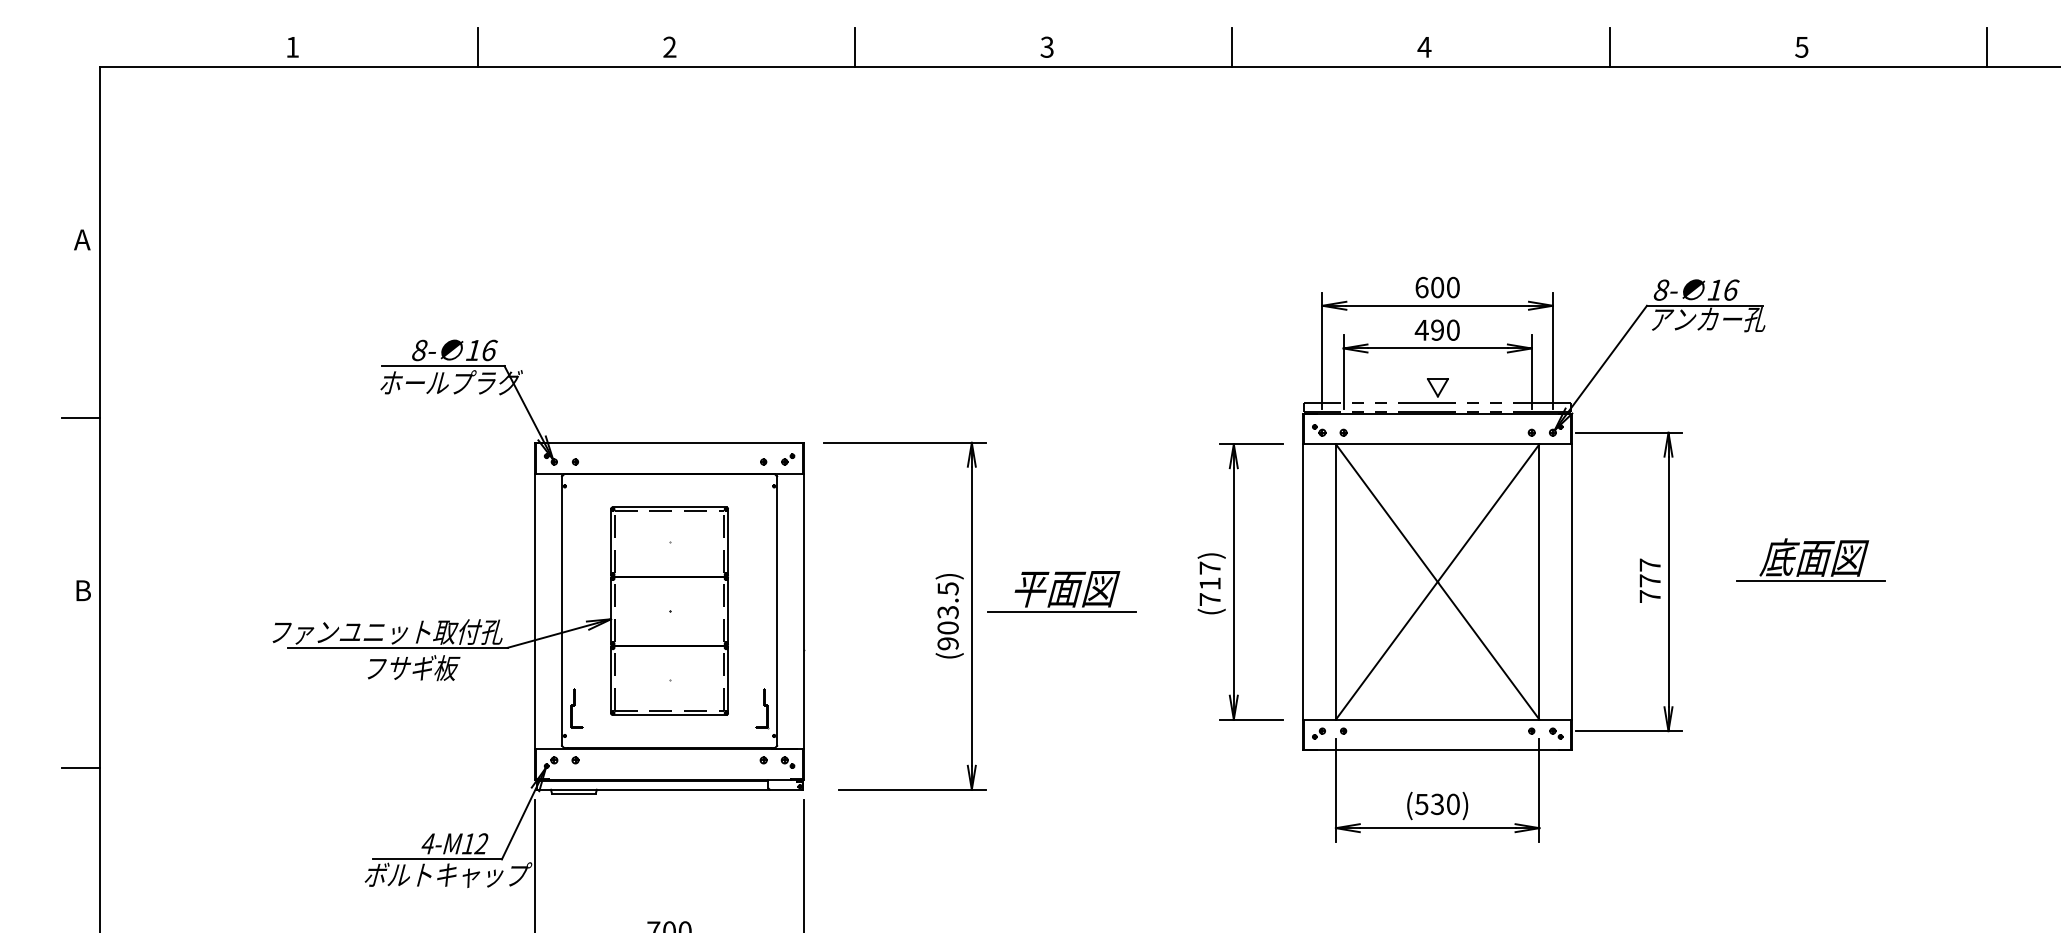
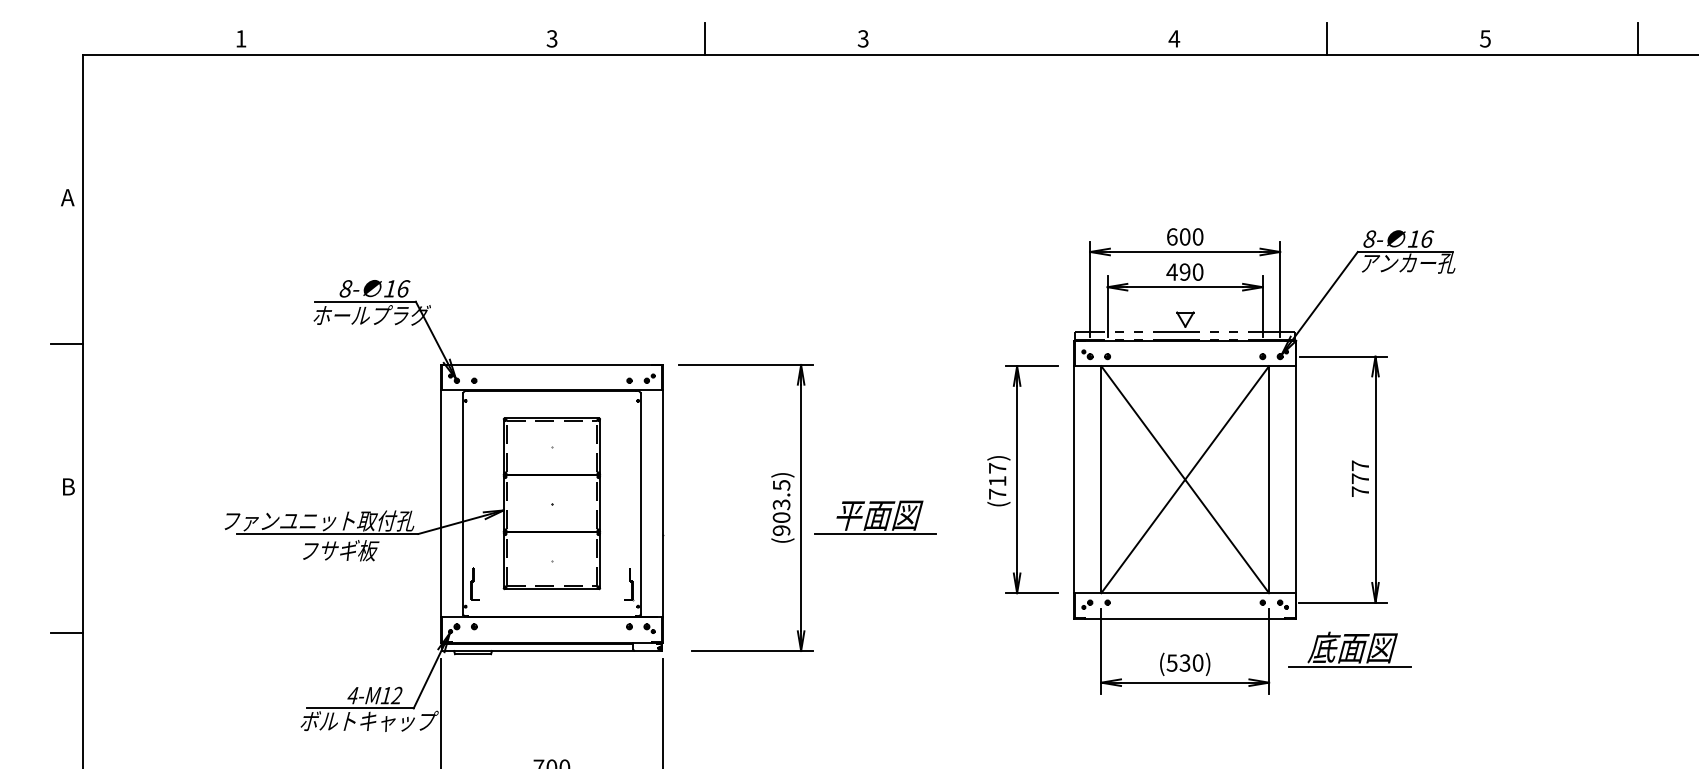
line: (477, 46) -> (393, 38), removed
text: (669, 46) -> (551, 38), 2 -> 3
line: (1231, 46) -> (1015, 38), removed
part: (1810, 559) -> (1349, 649), moved
part: (1062, 591) -> (875, 517), moved

